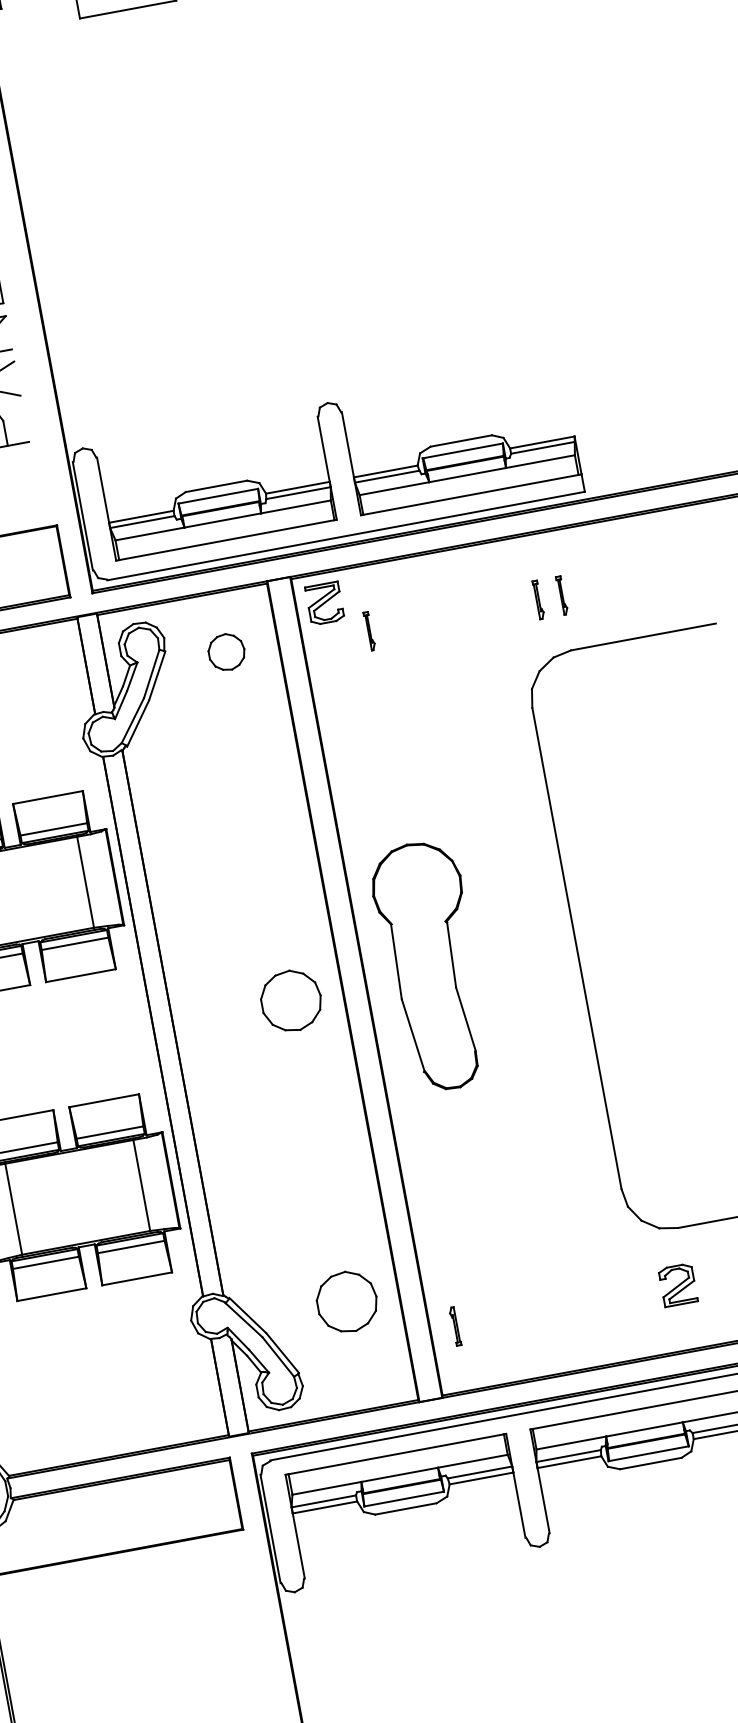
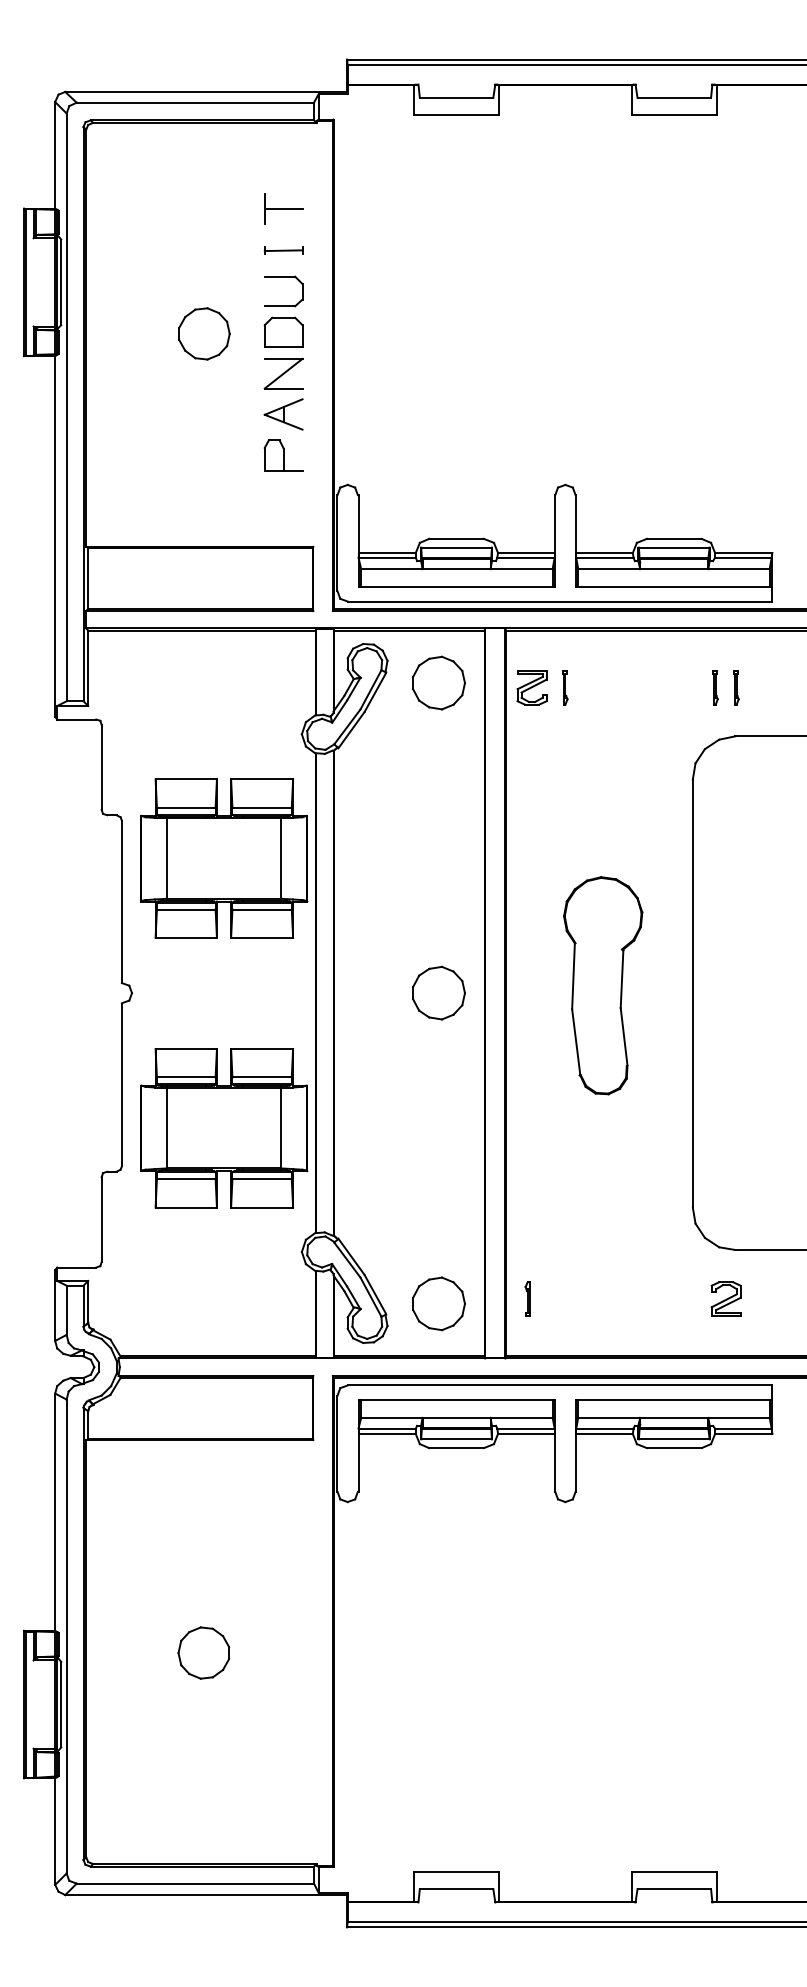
part: (324, 603) -> (531, 687), moved
part: (226, 651) -> (438, 682), size x1.67
part: (432, 965) -> (603, 985), moved
part: (346, 1301) -> (438, 1303), moved

